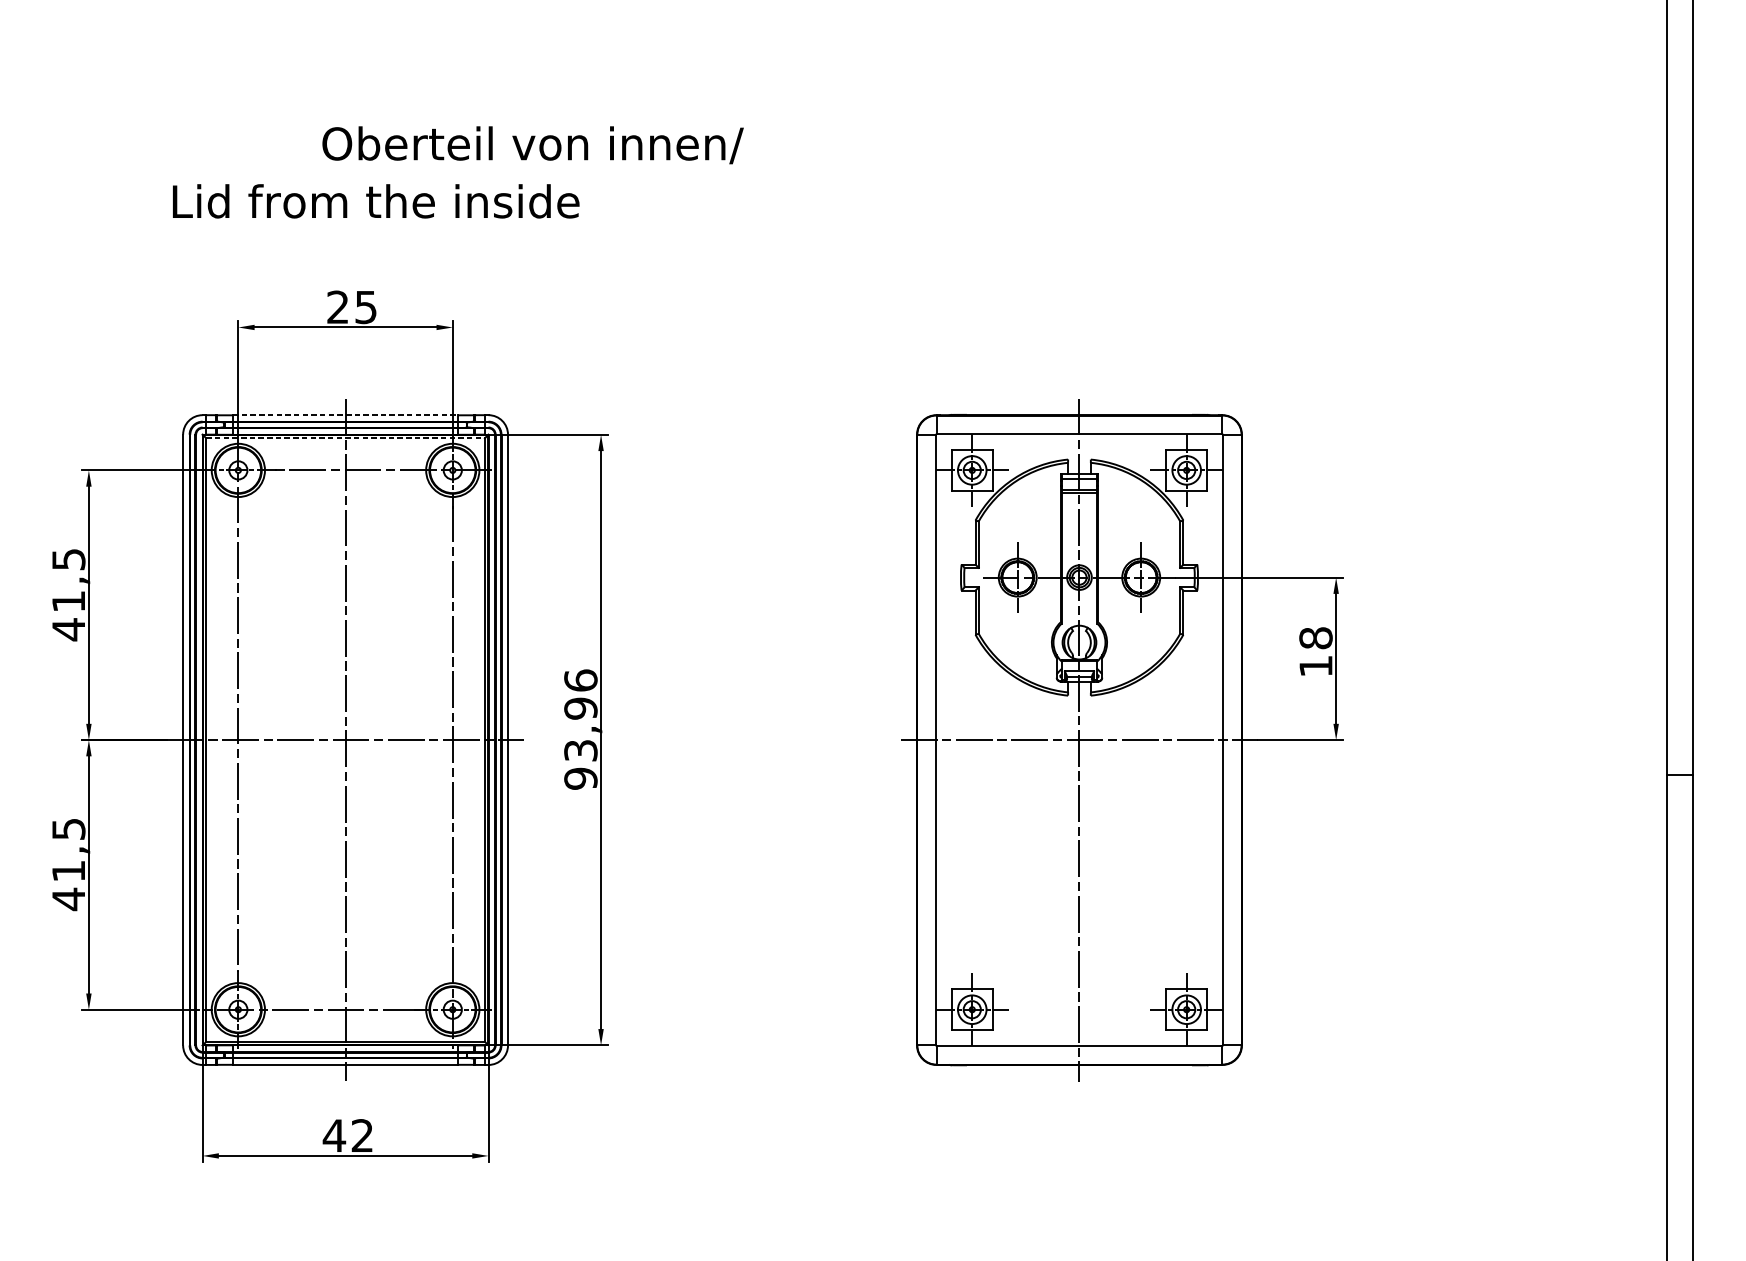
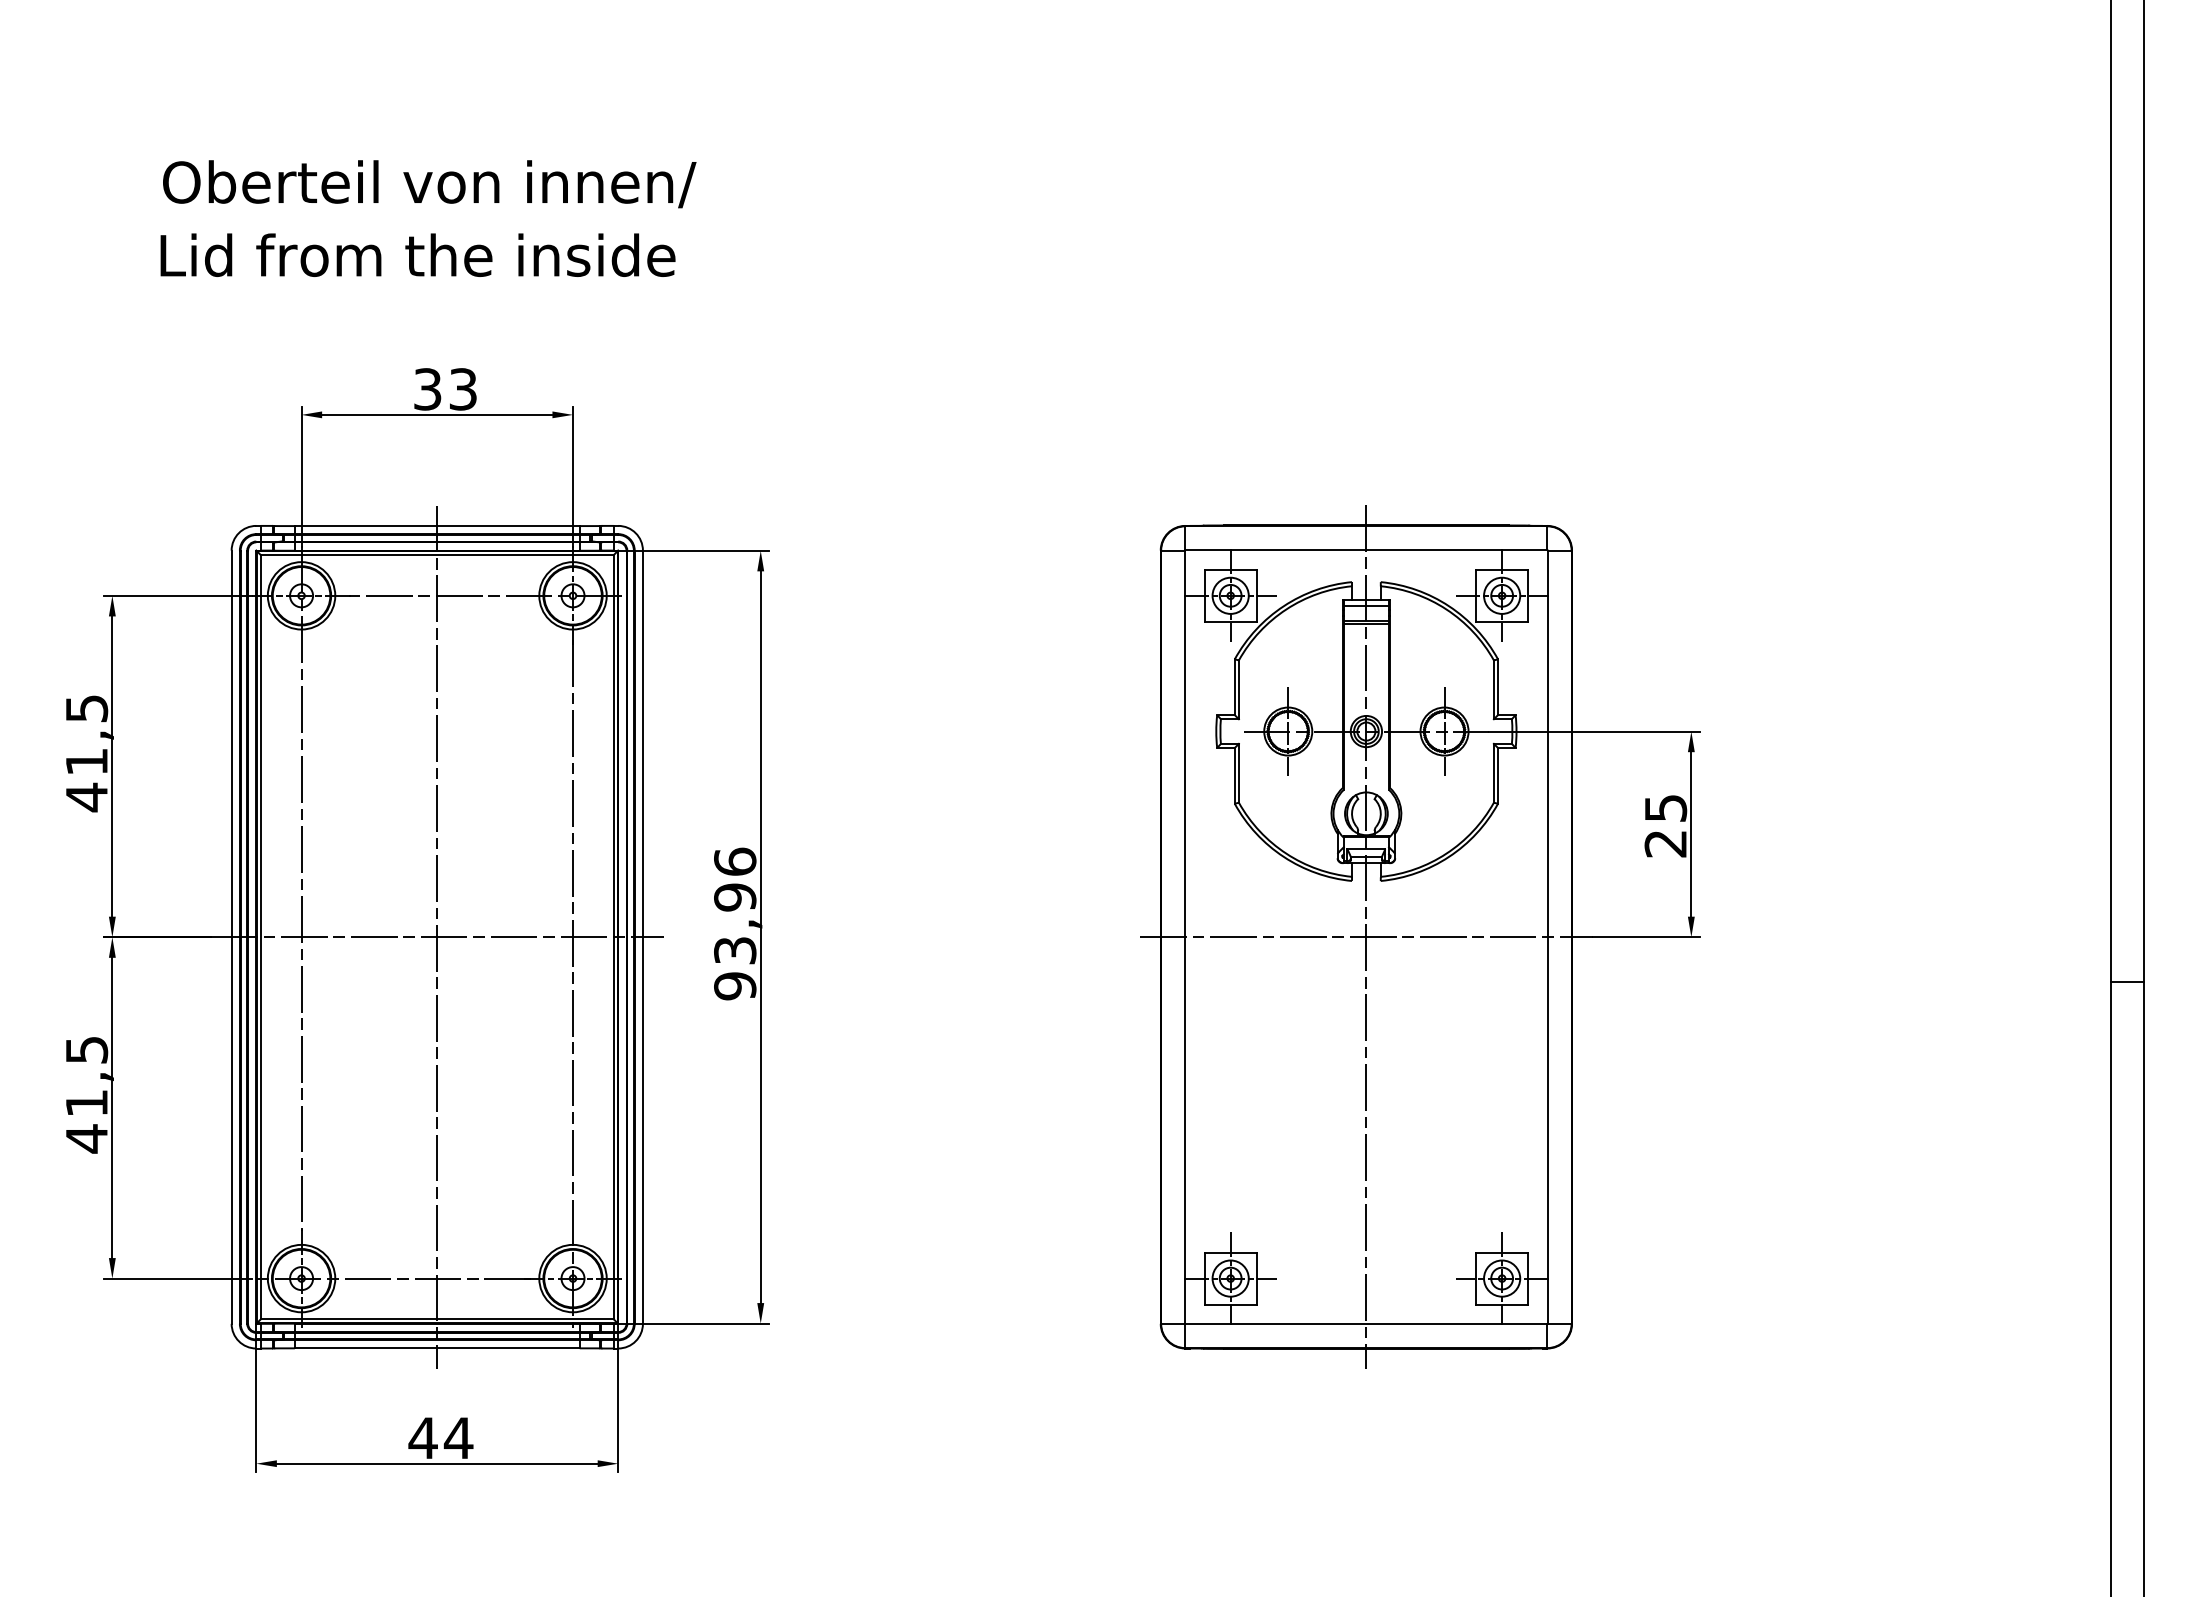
text: (532, 145) -> (429, 184), moved
text: (375, 200) -> (417, 254), moved
text: (352, 307) -> (445, 389), 25 -> 33
line: (345, 415) -> (437, 526), dashed -> solid
line: (345, 438) -> (437, 555), dashed -> solid
text: (1315, 651) -> (1665, 825), 18 -> 25
text: (362, 1135) -> (458, 1437), 42 -> 44

